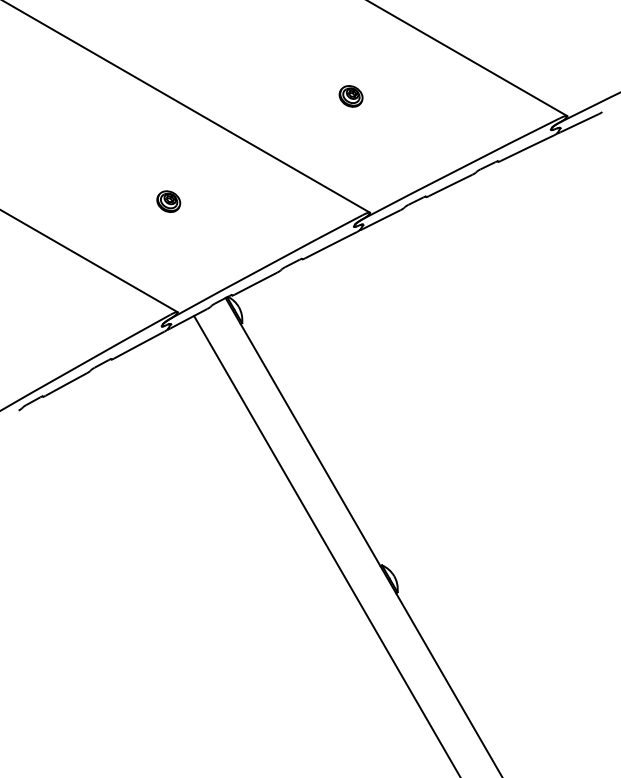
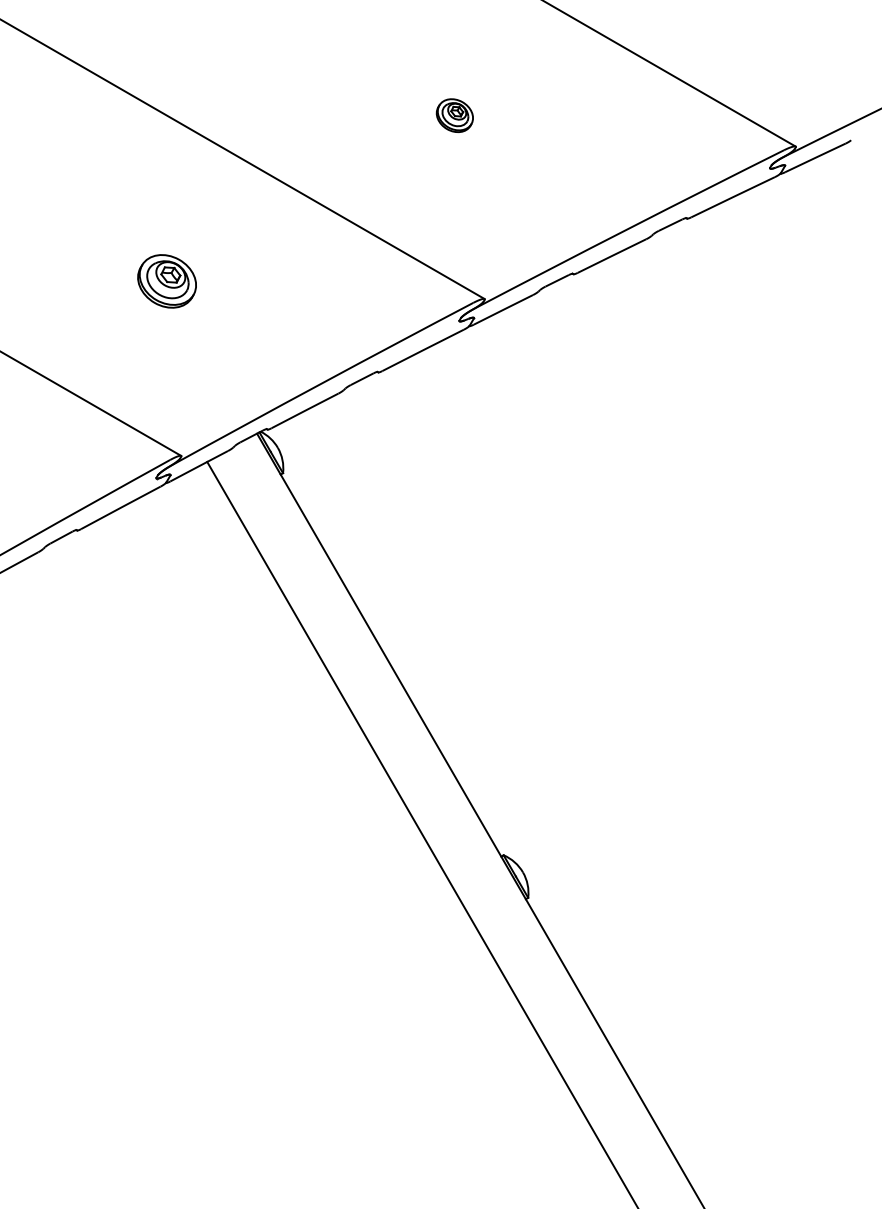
part: (168, 201) -> (166, 281), size x1.6

